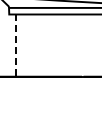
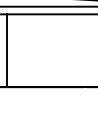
line: (16, 46) -> (7, 51), dashed -> solid

